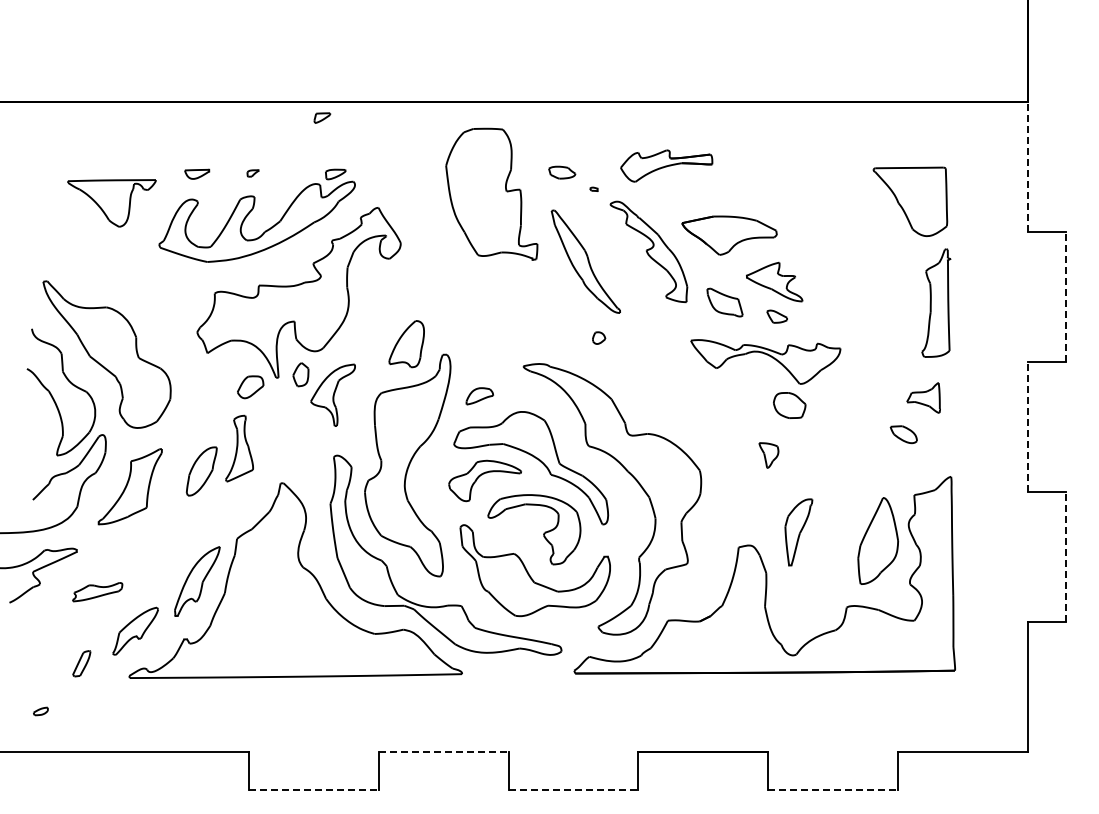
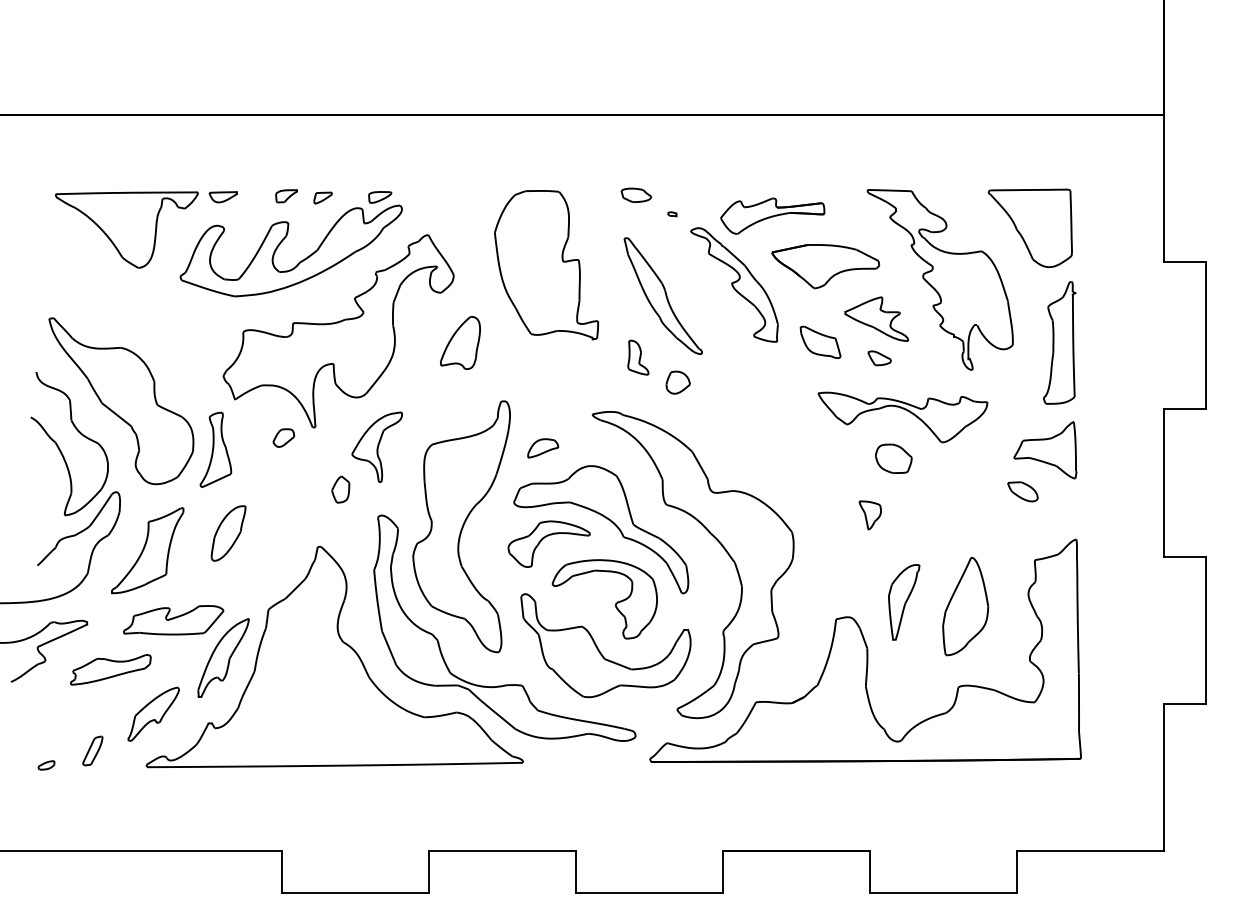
part: (322, 117) -> (323, 197), moved
part: (666, 165) -> (772, 215), moved
line: (1028, 166) -> (1163, 188), dashed -> solid
part: (252, 173) -> (285, 196), size x1.67
part: (491, 193) -> (546, 264), moved
part: (111, 203) -> (126, 230), size x1.43
part: (830, 247) -> (939, 280), added
line: (1066, 296) -> (1206, 335), dashed -> solid
part: (563, 316) -> (637, 358), added
part: (598, 337) -> (677, 381), size x1.67
part: (406, 344) -> (460, 343), moved
part: (766, 355) -> (903, 410), moved
part: (300, 374) -> (340, 489), moved
part: (250, 386) -> (283, 437), size x0.71
part: (923, 397) -> (1045, 449), size x1.67
line: (1028, 426) -> (1163, 482), dashed -> solid
part: (239, 448) -> (215, 449), moved
part: (877, 540) -> (964, 605), moved
part: (153, 547) -> (173, 619), added
line: (1066, 556) -> (1206, 629), dashed -> solid
part: (97, 592) -> (110, 670), size x1.43
part: (40, 711) -> (46, 765), moved
line: (443, 751) -> (502, 850), dashed -> solid
line: (313, 789) -> (354, 893), dashed -> solid
line: (573, 789) -> (649, 893), dashed -> solid
line: (833, 789) -> (943, 893), dashed -> solid

